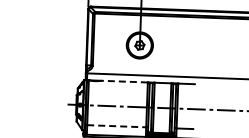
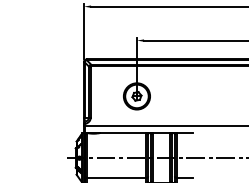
line: (124, 82) -> (122, 133), dashed -> solid
line: (116, 125) -> (116, 177), dashed -> solid

